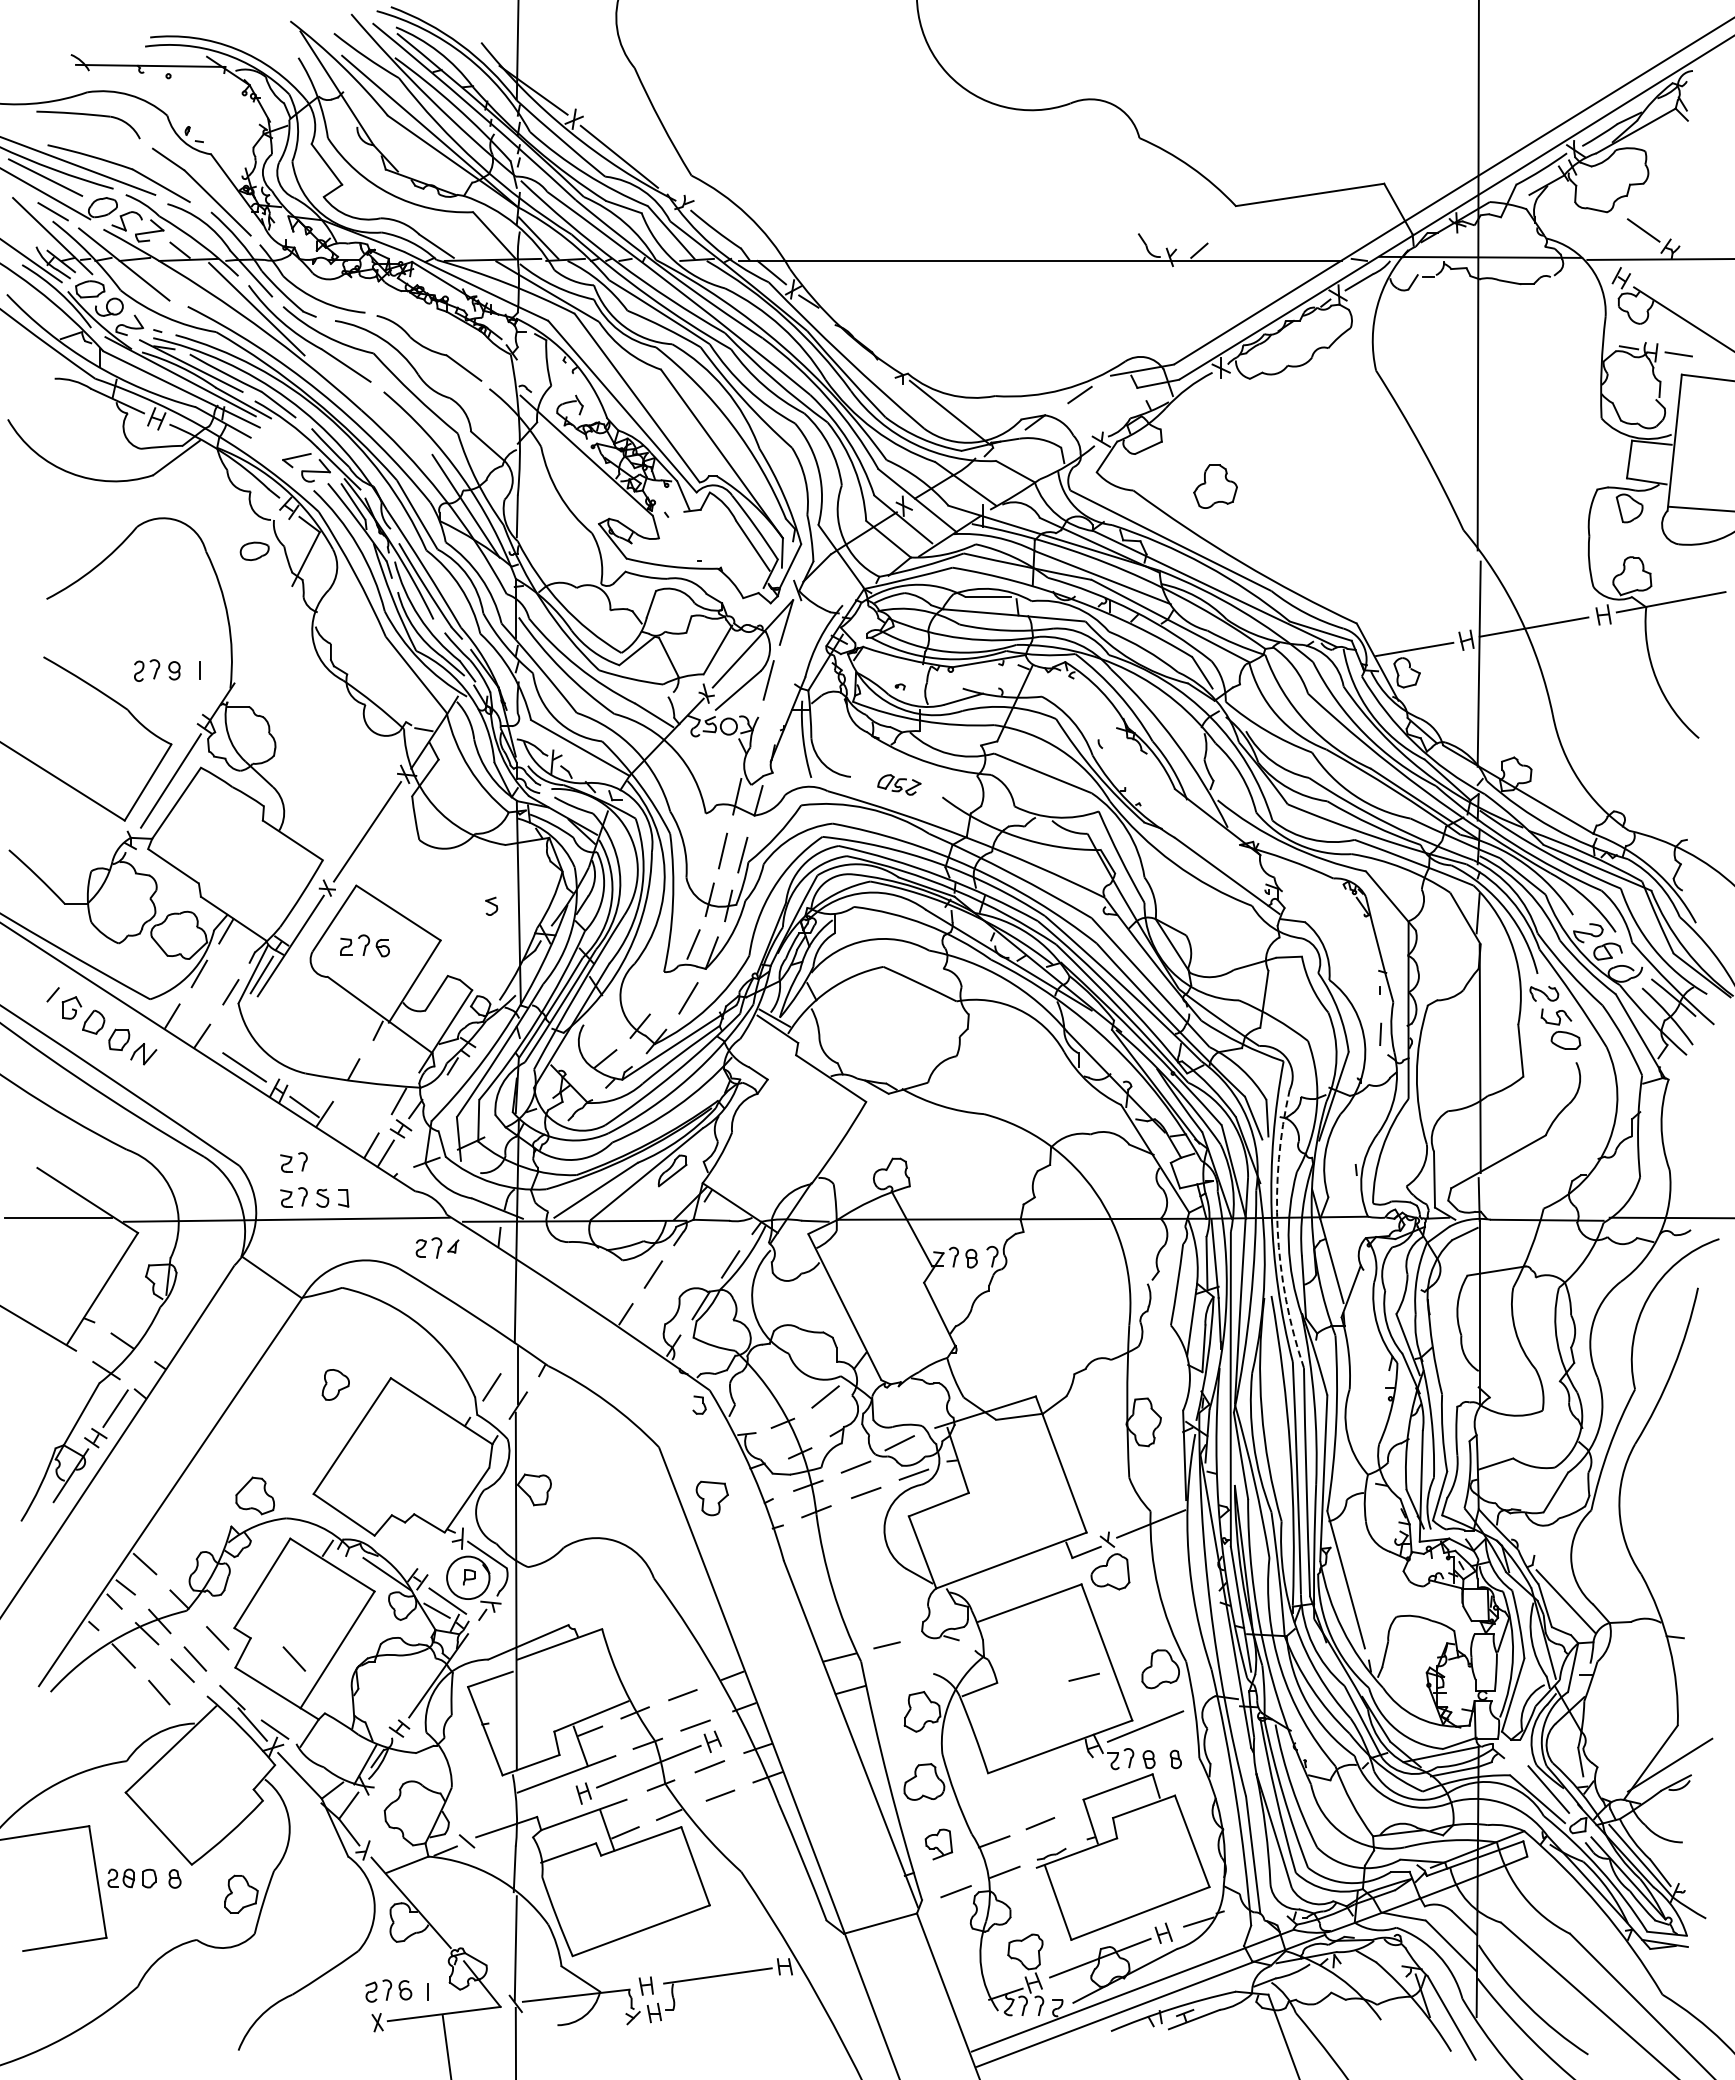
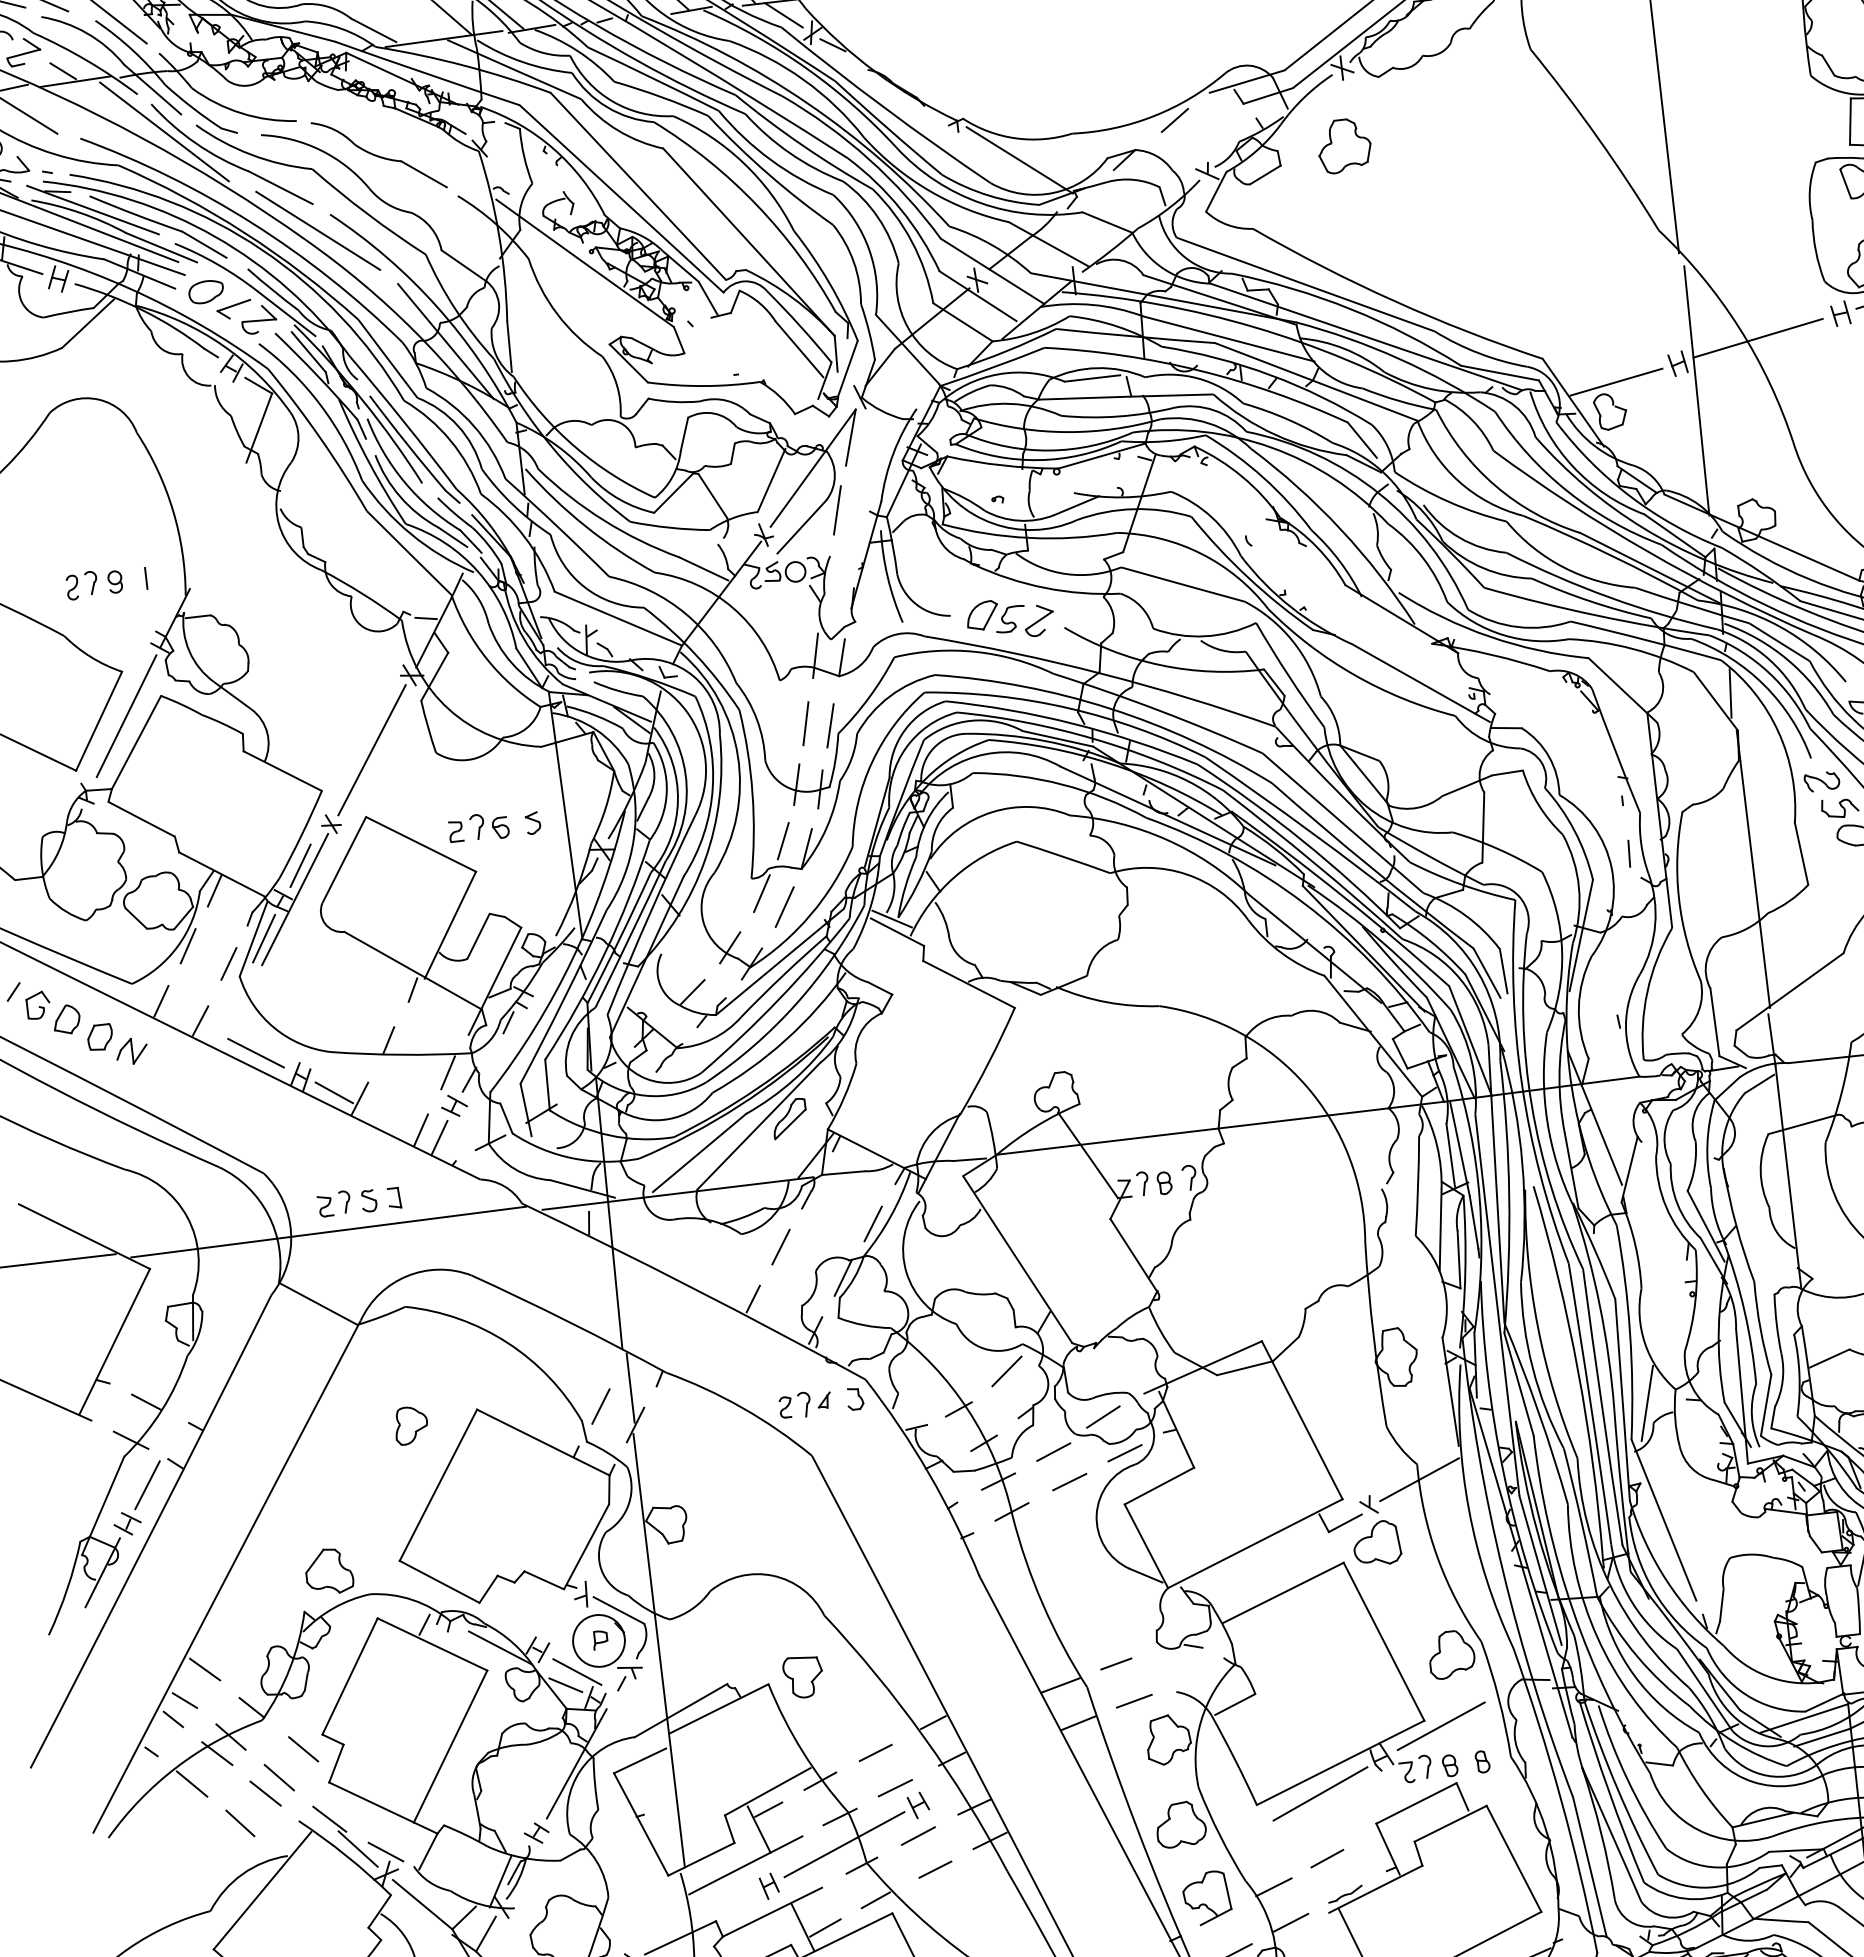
line: (372, 403) -> (318, 230), added
part: (1215, 486) -> (1344, 145), moved
part: (254, 550) -> (205, 290), moved
part: (899, 784) -> (1010, 618), size x1.67
line: (298, 918) -> (300, 865), added
part: (364, 945) -> (478, 827), moved
line: (671, 984) -> (762, 892), added
part: (293, 1162) -> (328, 1161), removed
arc: (1277, 1229) -> (1531, 1104), dashed -> solid
part: (437, 1247) -> (805, 1403), moved
line: (1343, 1483) -> (1647, 1403), added
part: (711, 1498) -> (802, 1677), moved
line: (294, 1658) -> (399, 1763), removed
line: (1083, 1676) -> (1133, 1700), moved
line: (1040, 1770) -> (1320, 1794), added
part: (938, 1844) -> (1206, 1898), size x1.43

